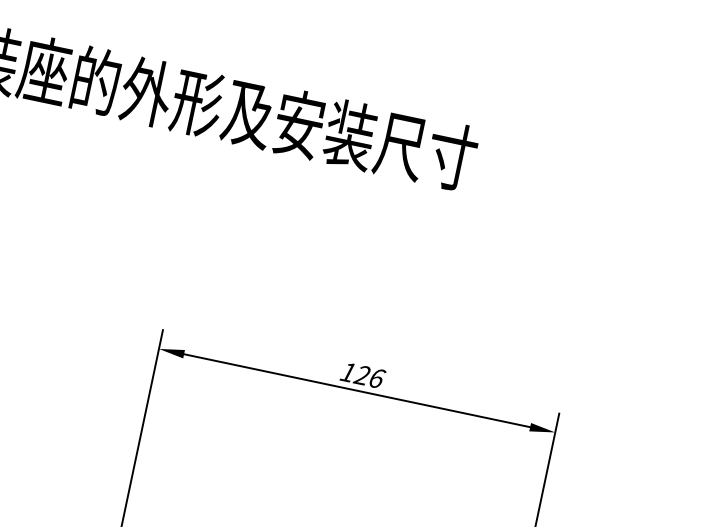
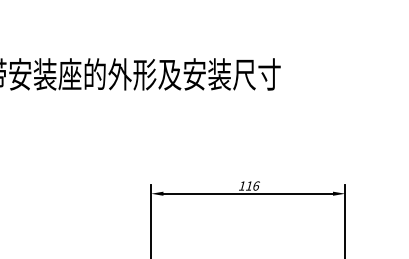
text: (361, 373) -> (248, 185), 126 -> 116

